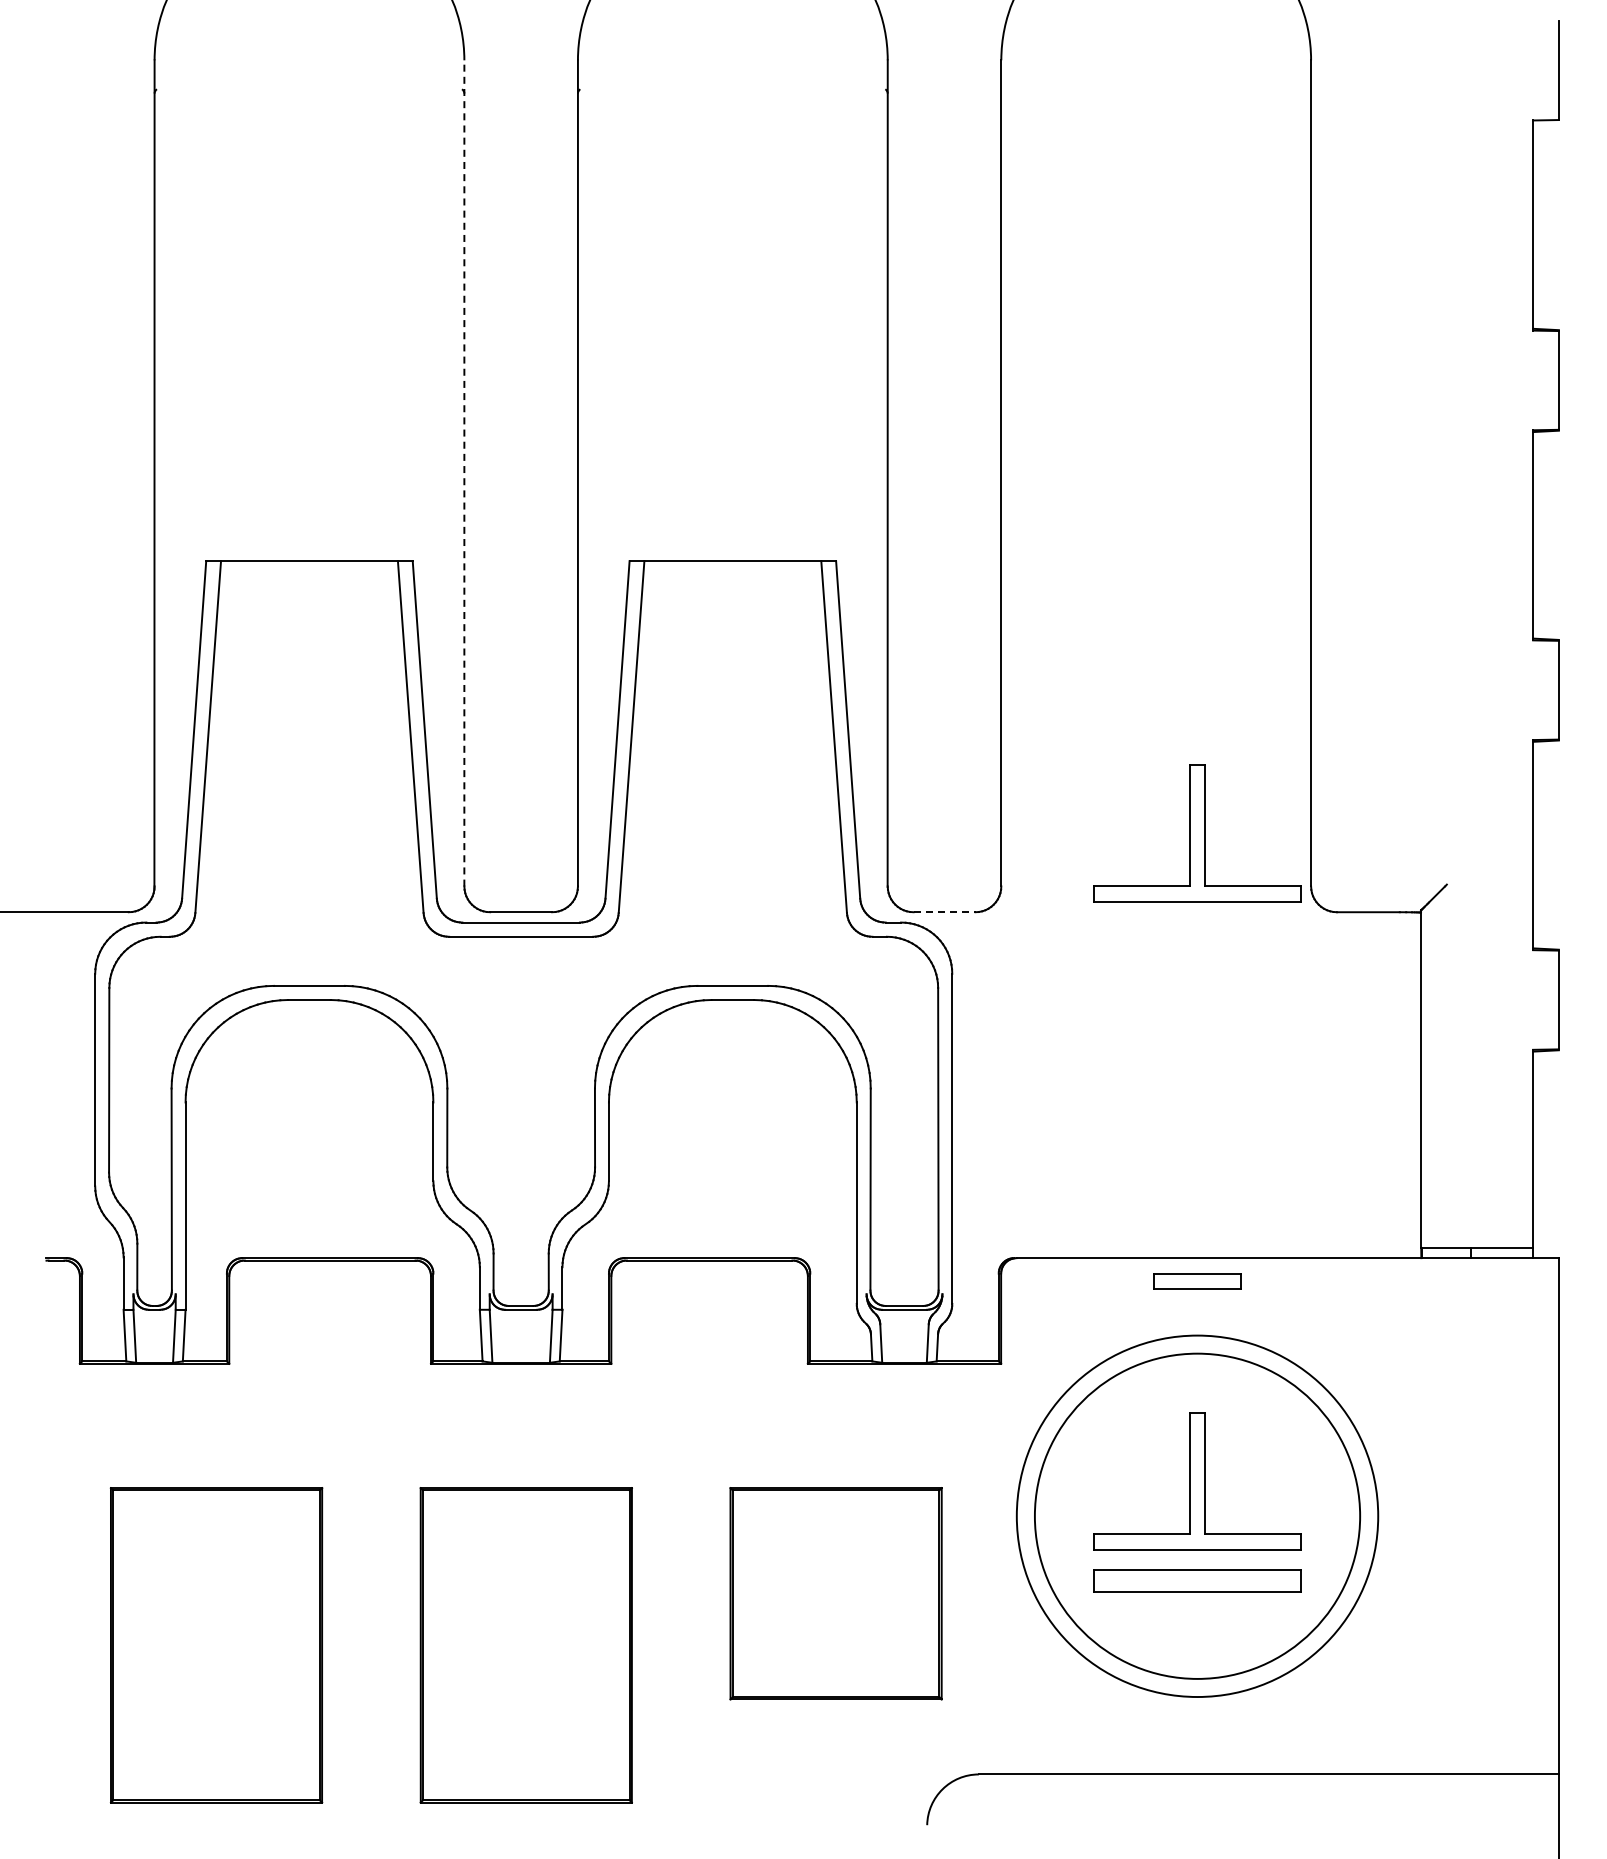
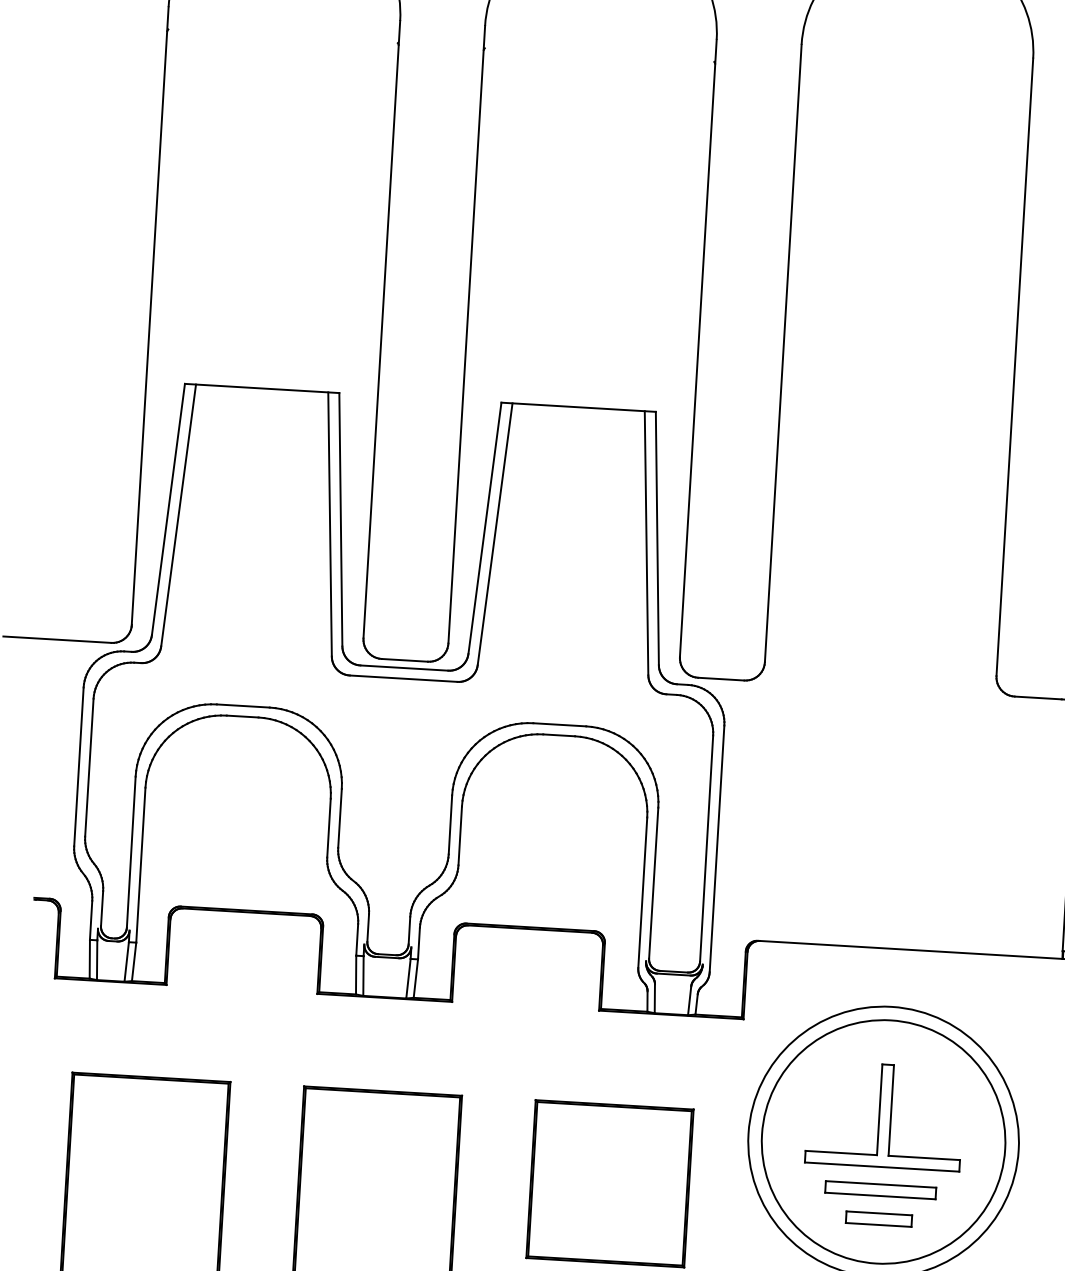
line: (464, 472) -> (381, 329), dashed -> solid
part: (1197, 833) -> (913, 631), removed
line: (944, 912) -> (721, 679), dashed -> solid
part: (1197, 1281) -> (879, 1219), moved
part: (1197, 1580) -> (880, 1189), size x0.71

